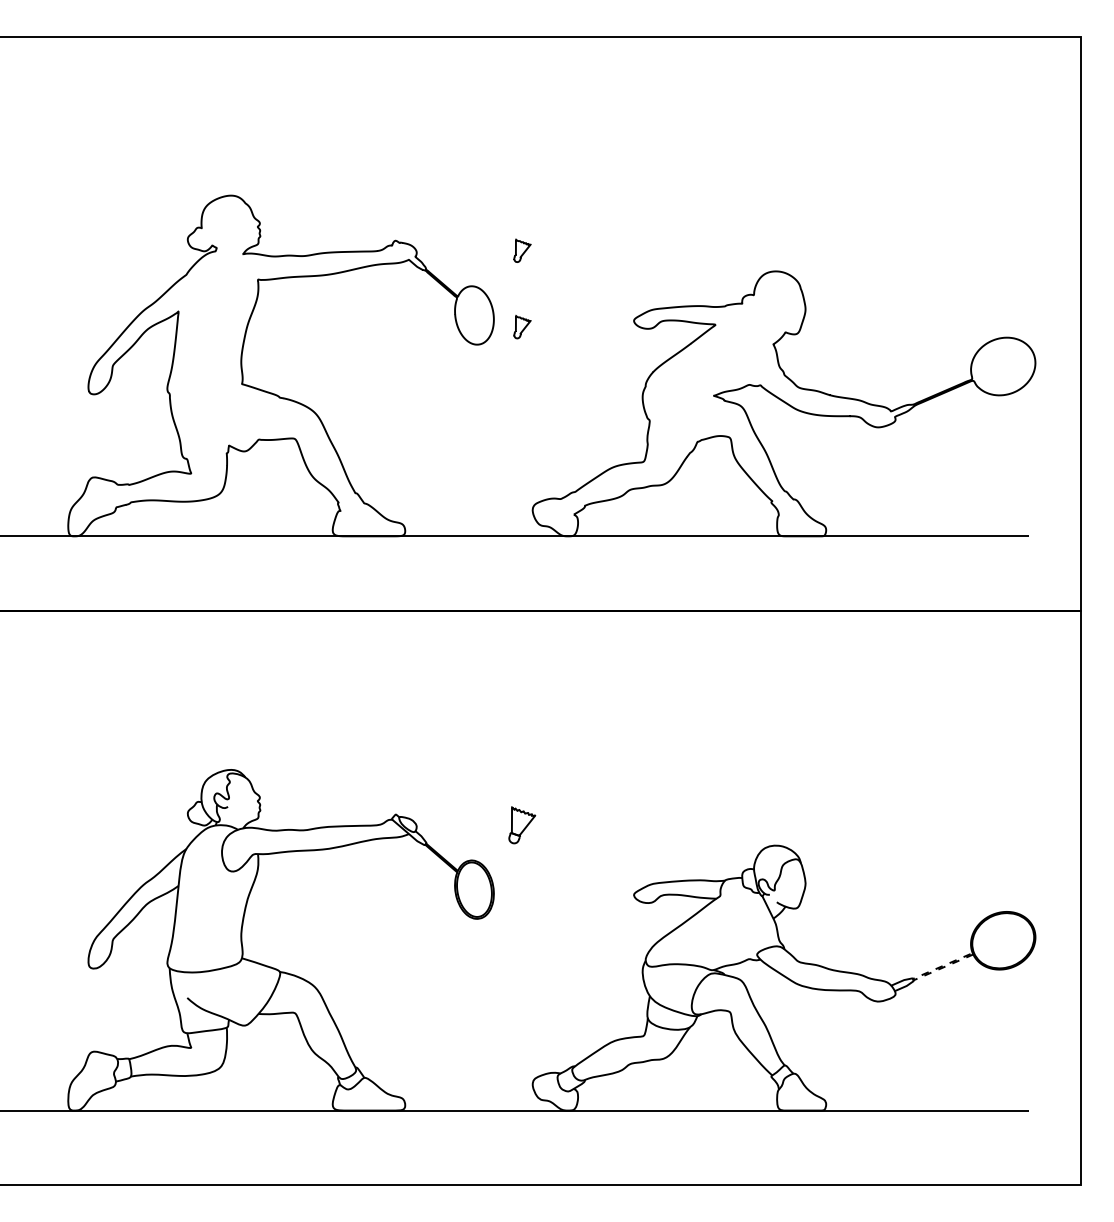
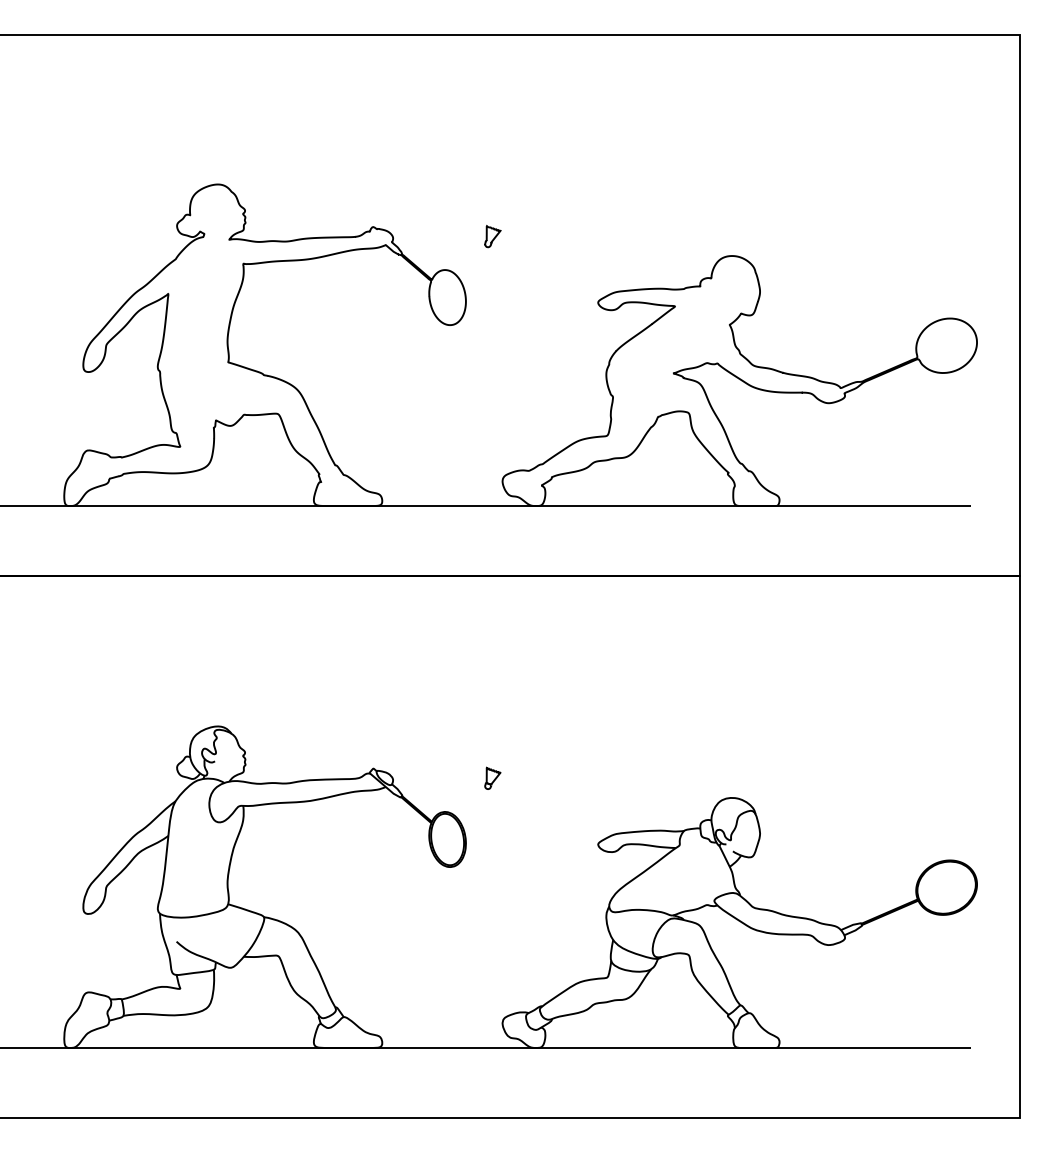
part: (522, 327) -> (492, 308), removed
part: (522, 823) -> (492, 777), size x0.62
line: (913, 979) -> (861, 924), dashed -> solid

